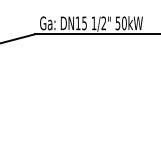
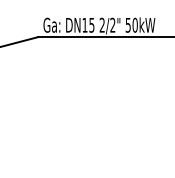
text: (93, 22) -> (101, 24), 1/2" -> 2/2"

